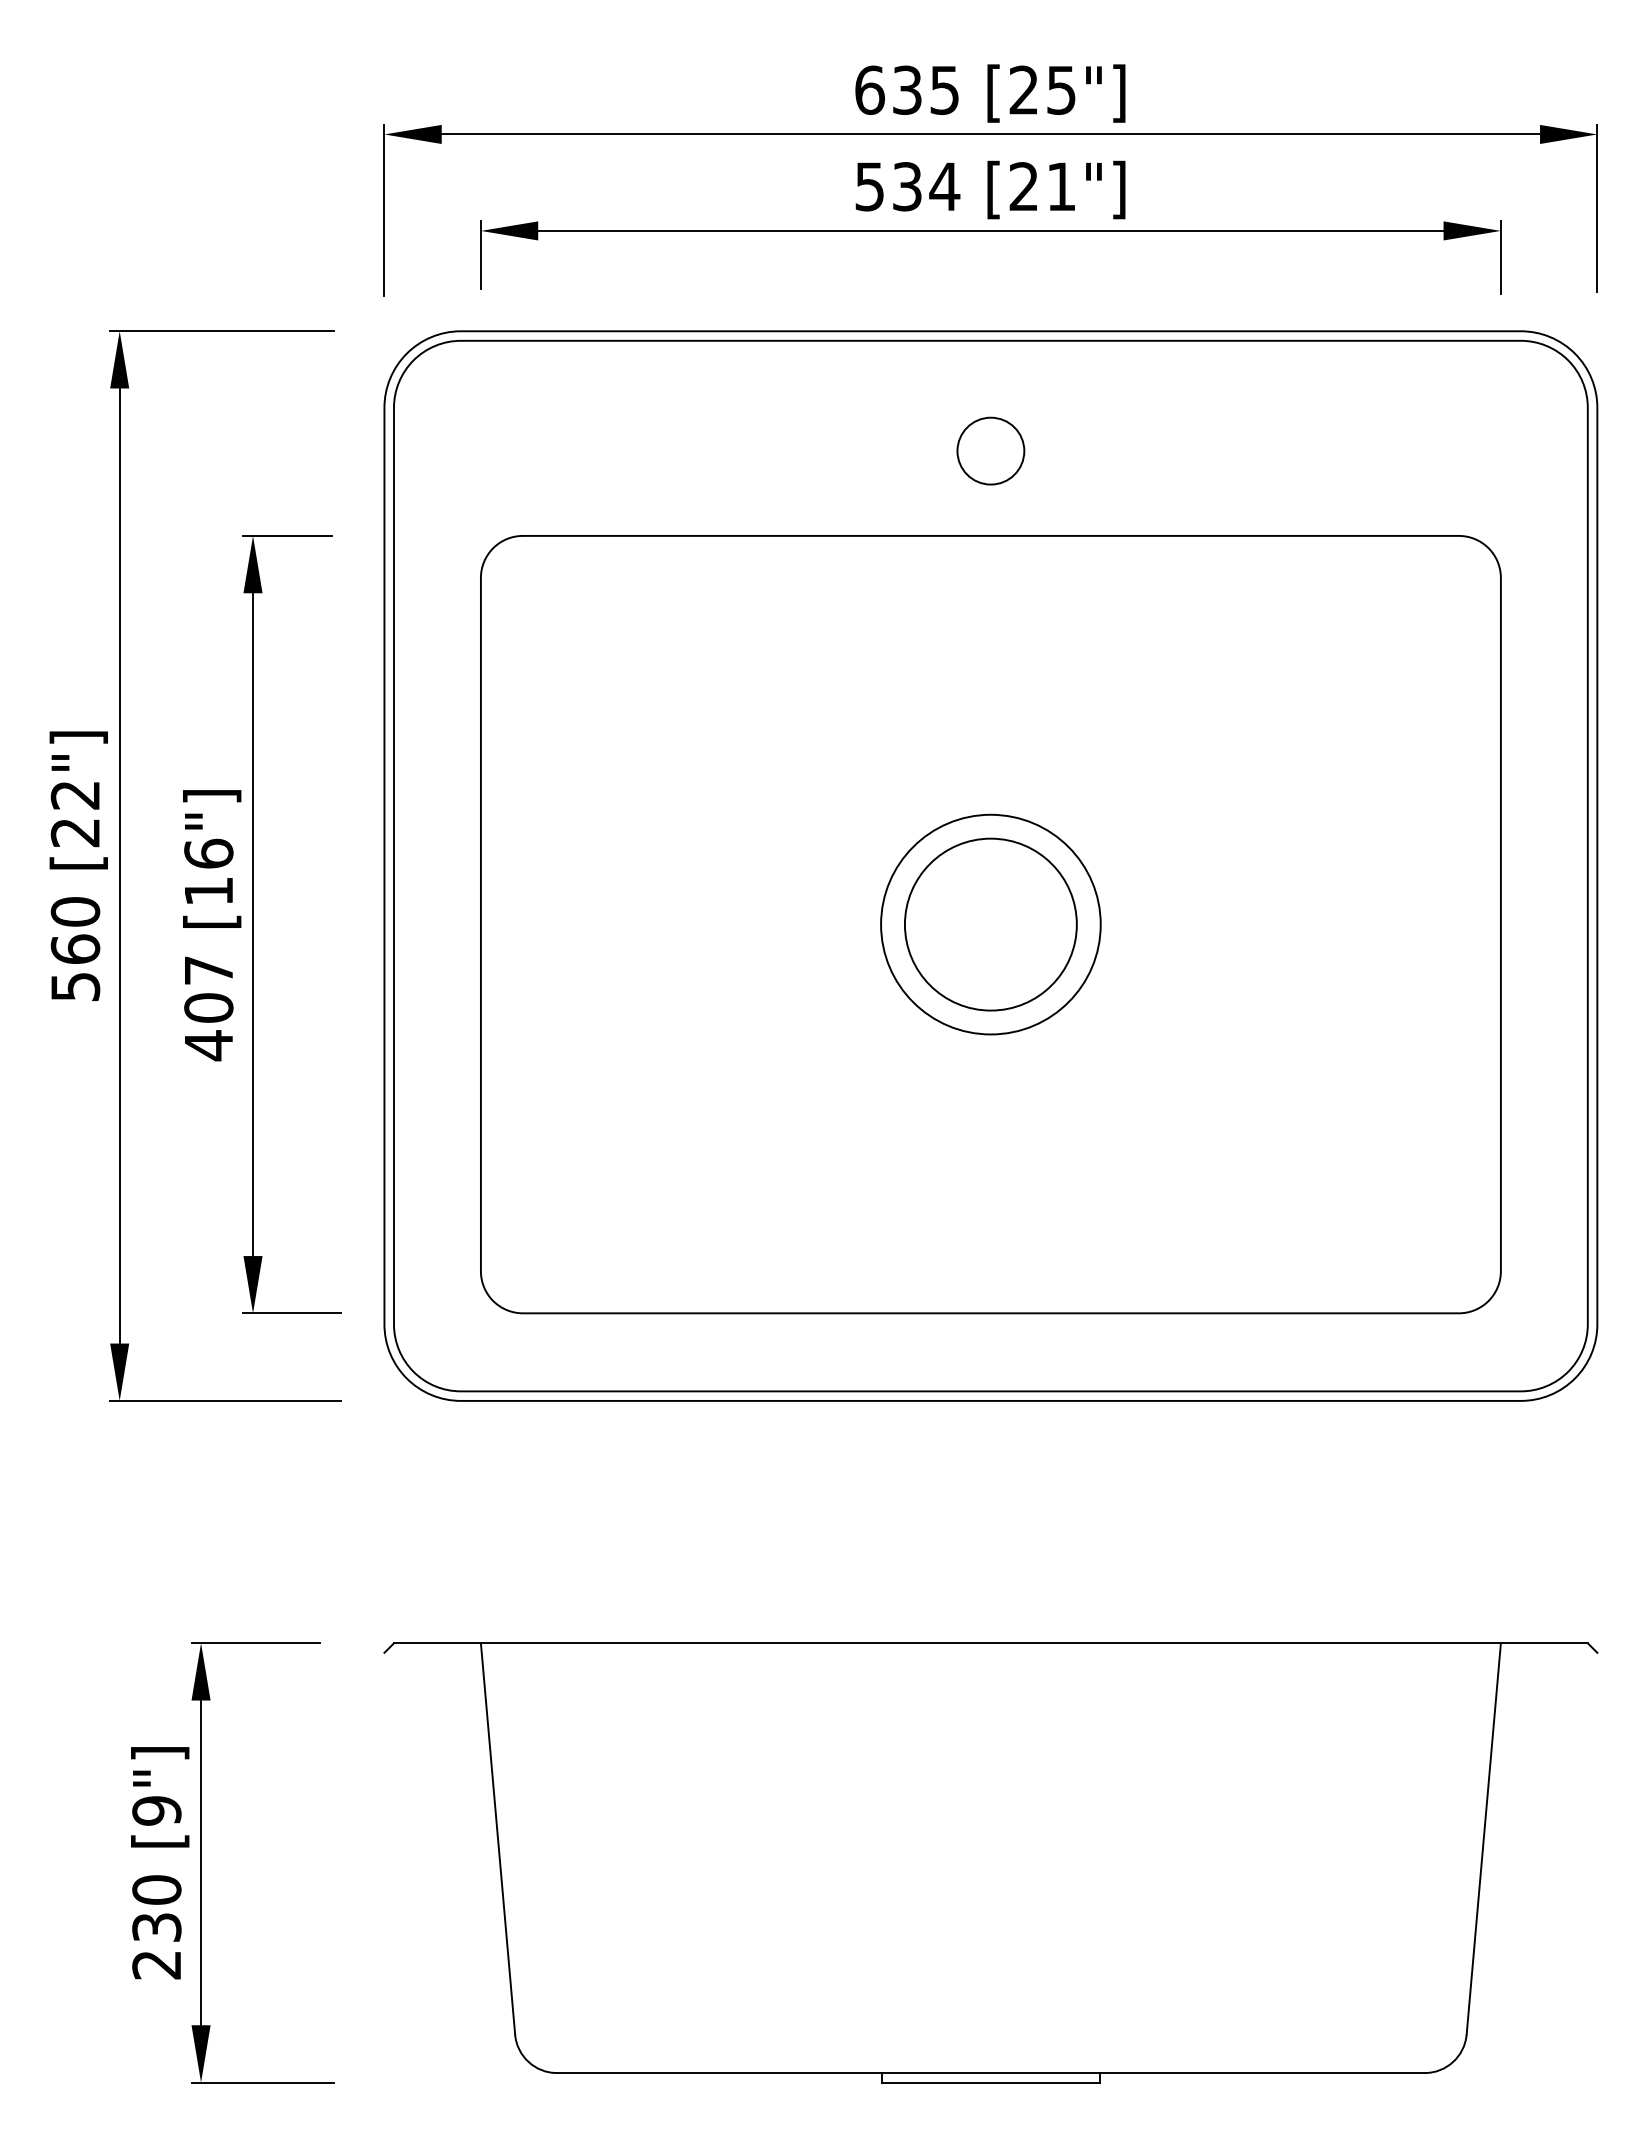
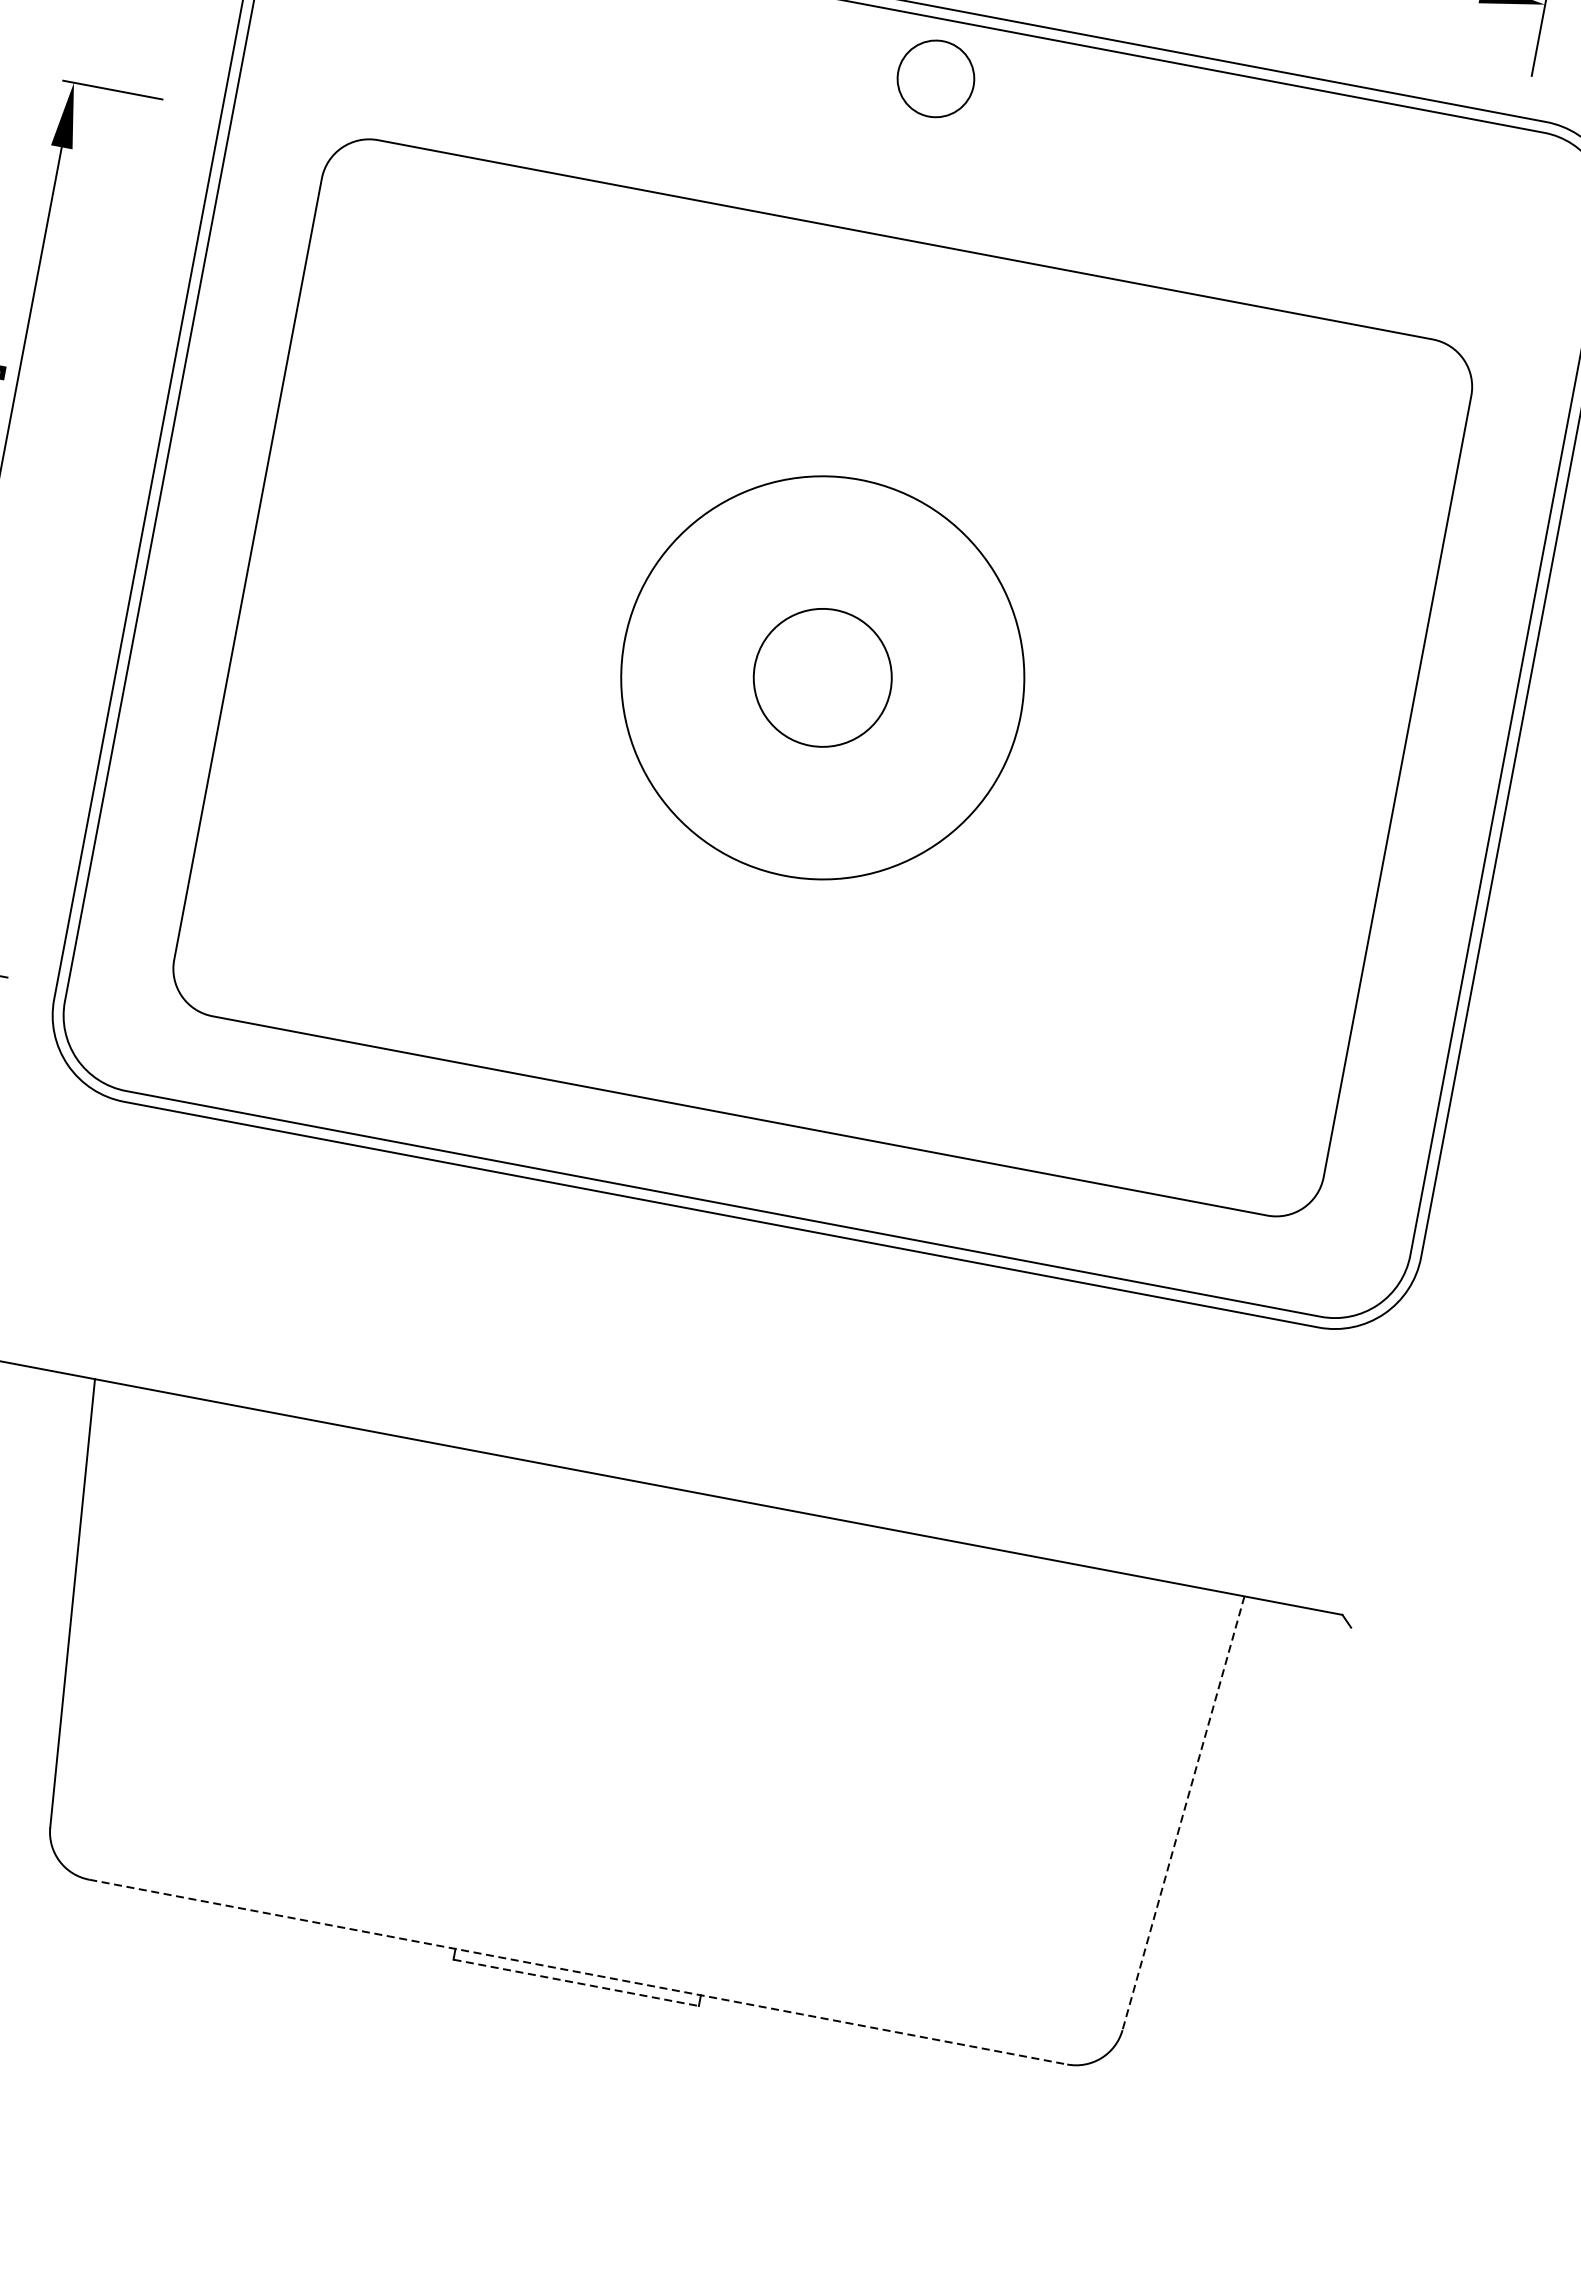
circle: (990, 450) -> (935, 78), moved
circle: (990, 924) -> (822, 677), size x0.7
circle: (990, 924) -> (822, 677), size x1.6
line: (1483, 1839) -> (1183, 1813), solid -> dashed
line: (990, 2073) -> (577, 1972), solid -> dashed
line: (990, 2082) -> (575, 1982), solid -> dashed

